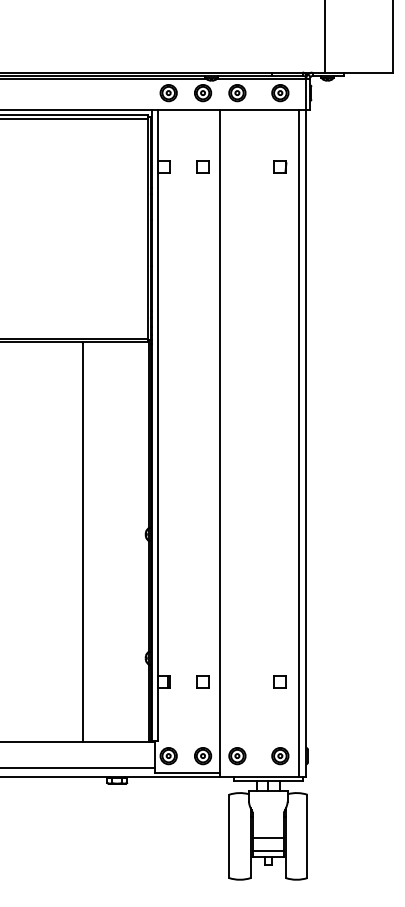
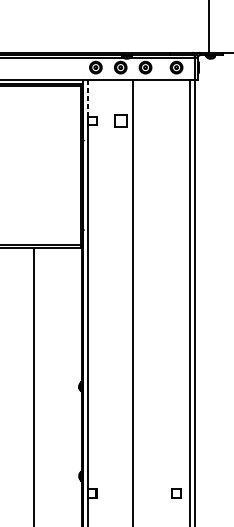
line: (158, 135) -> (88, 98), solid -> dashed
part: (202, 166) -> (120, 120), size x1.4
part: (280, 166) -> (176, 120), removed
part: (202, 681) -> (120, 493), removed

